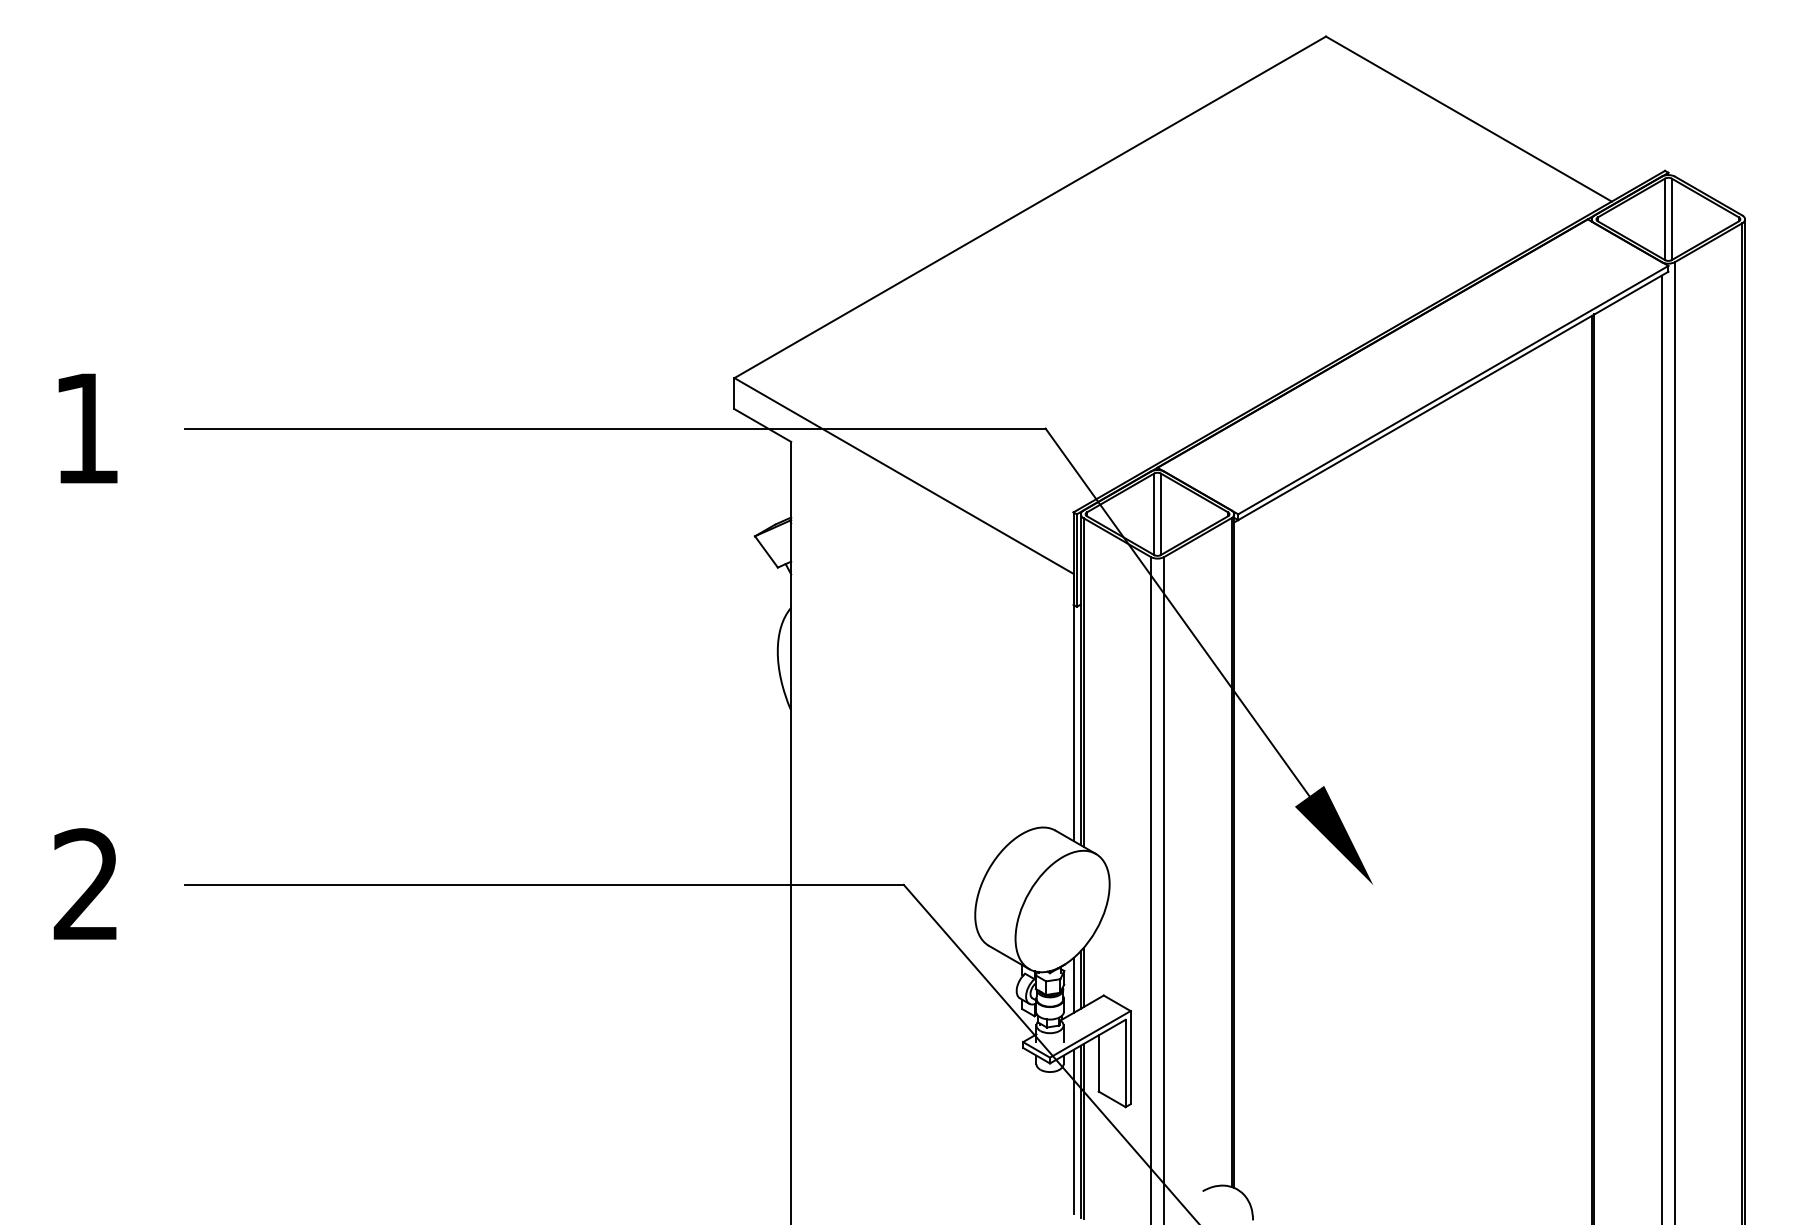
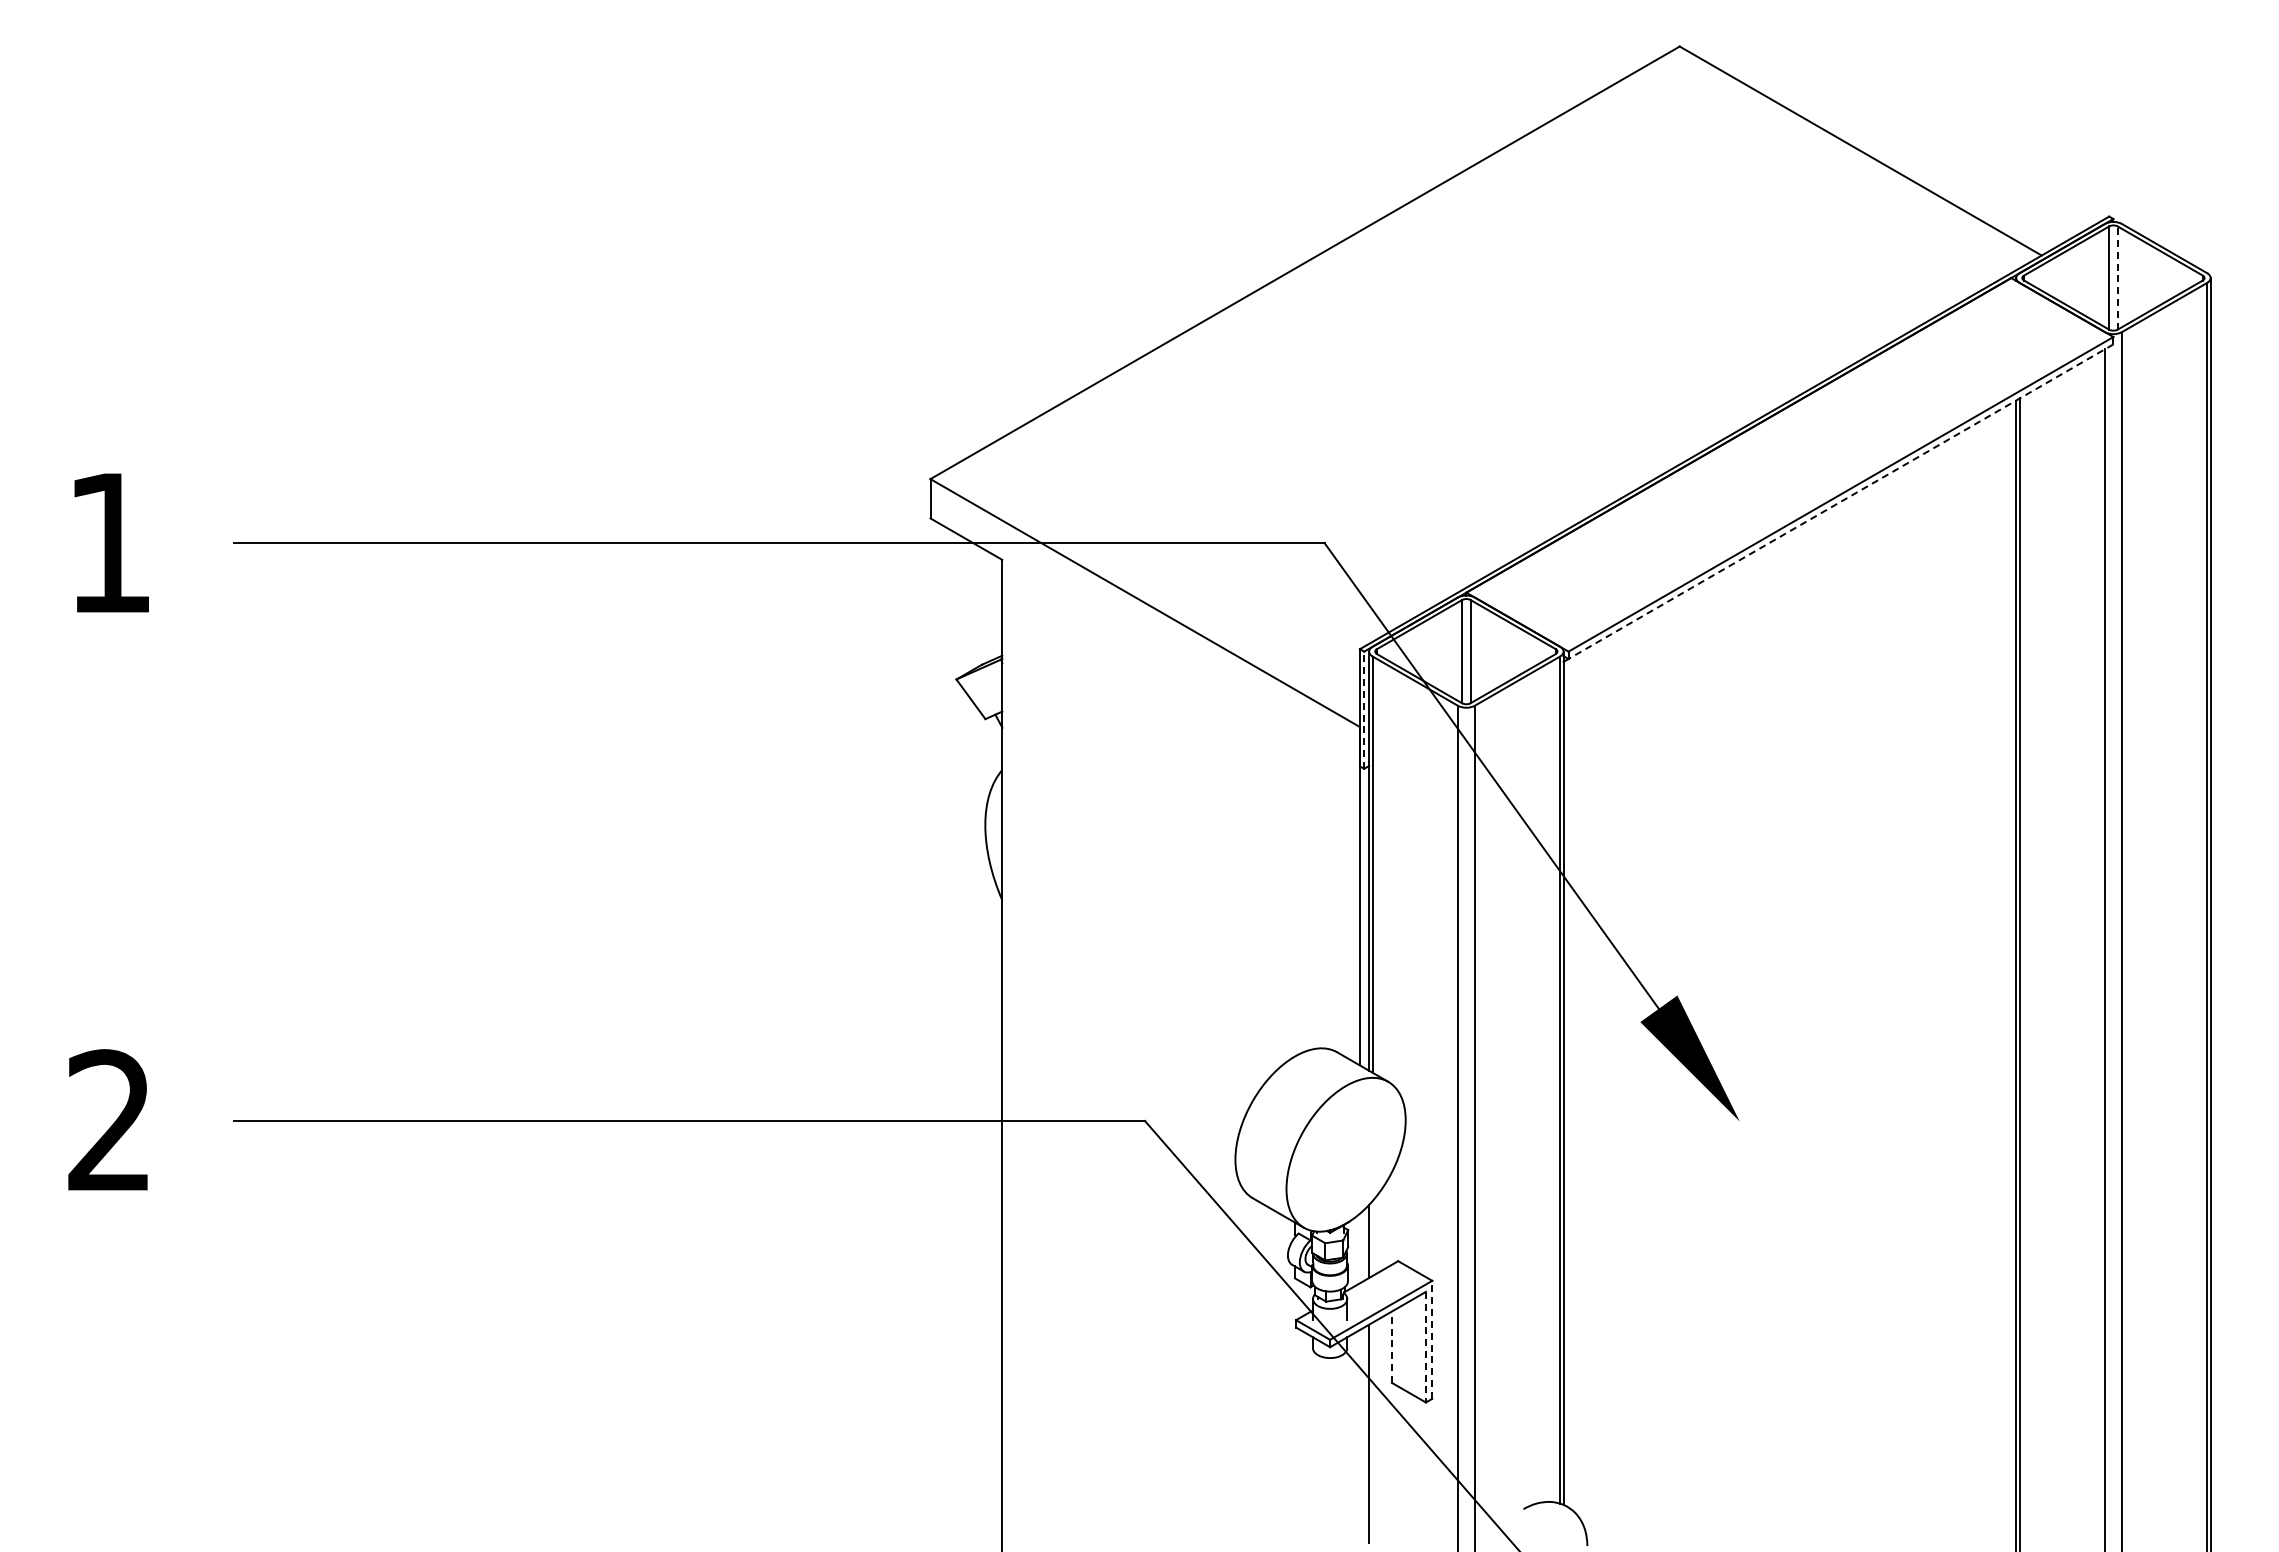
line: (1671, 219) -> (2117, 278), solid -> dashed
line: (1452, 395) -> (1840, 501), solid -> dashed
line: (1077, 560) -> (1364, 710), solid -> dashed
line: (1083, 977) -> (1372, 1238), removed
line: (1073, 985) -> (1359, 1248), removed
line: (1130, 1057) -> (1432, 1339), solid -> dashed
line: (1098, 1063) -> (1391, 1347), solid -> dashed
line: (1125, 1063) -> (1425, 1347), solid -> dashed
line: (1073, 1131) -> (1359, 1433), removed
line: (1083, 1131) -> (1372, 1433), removed

